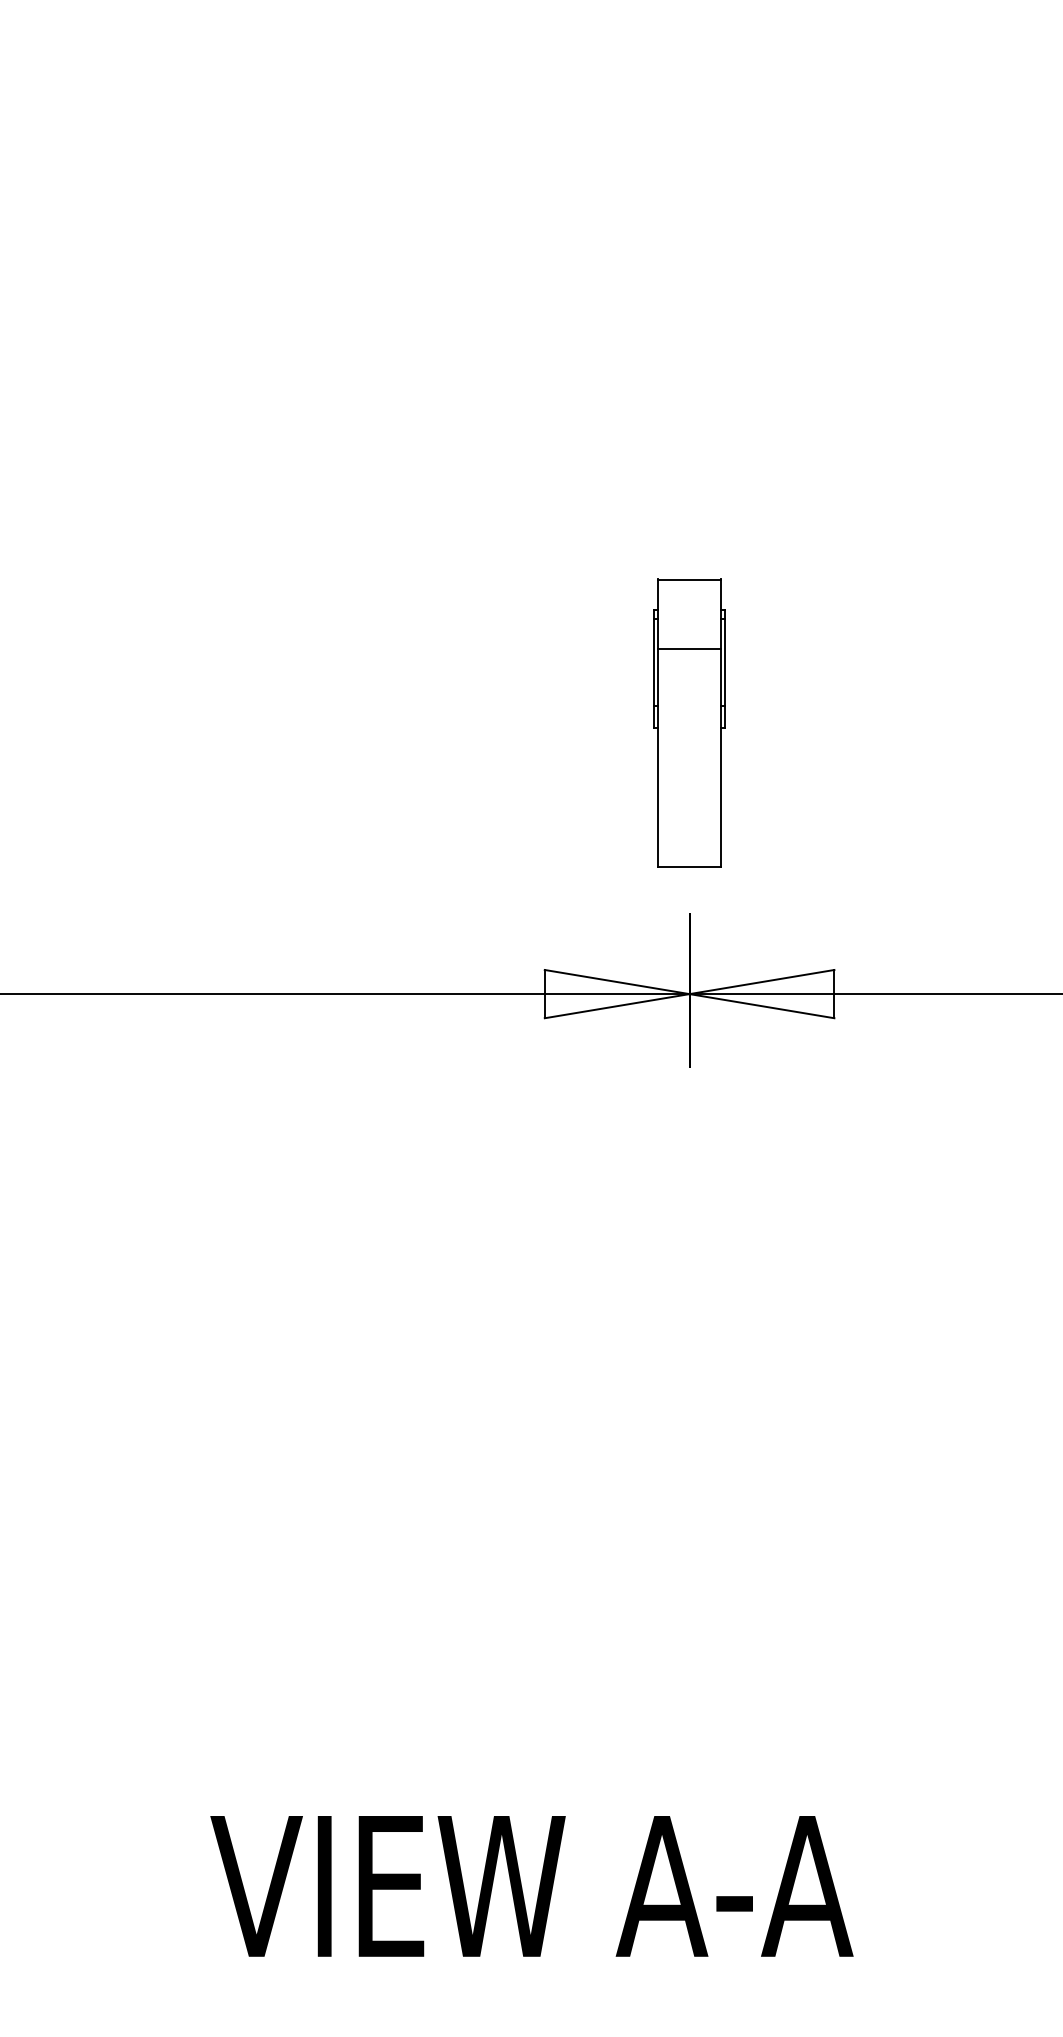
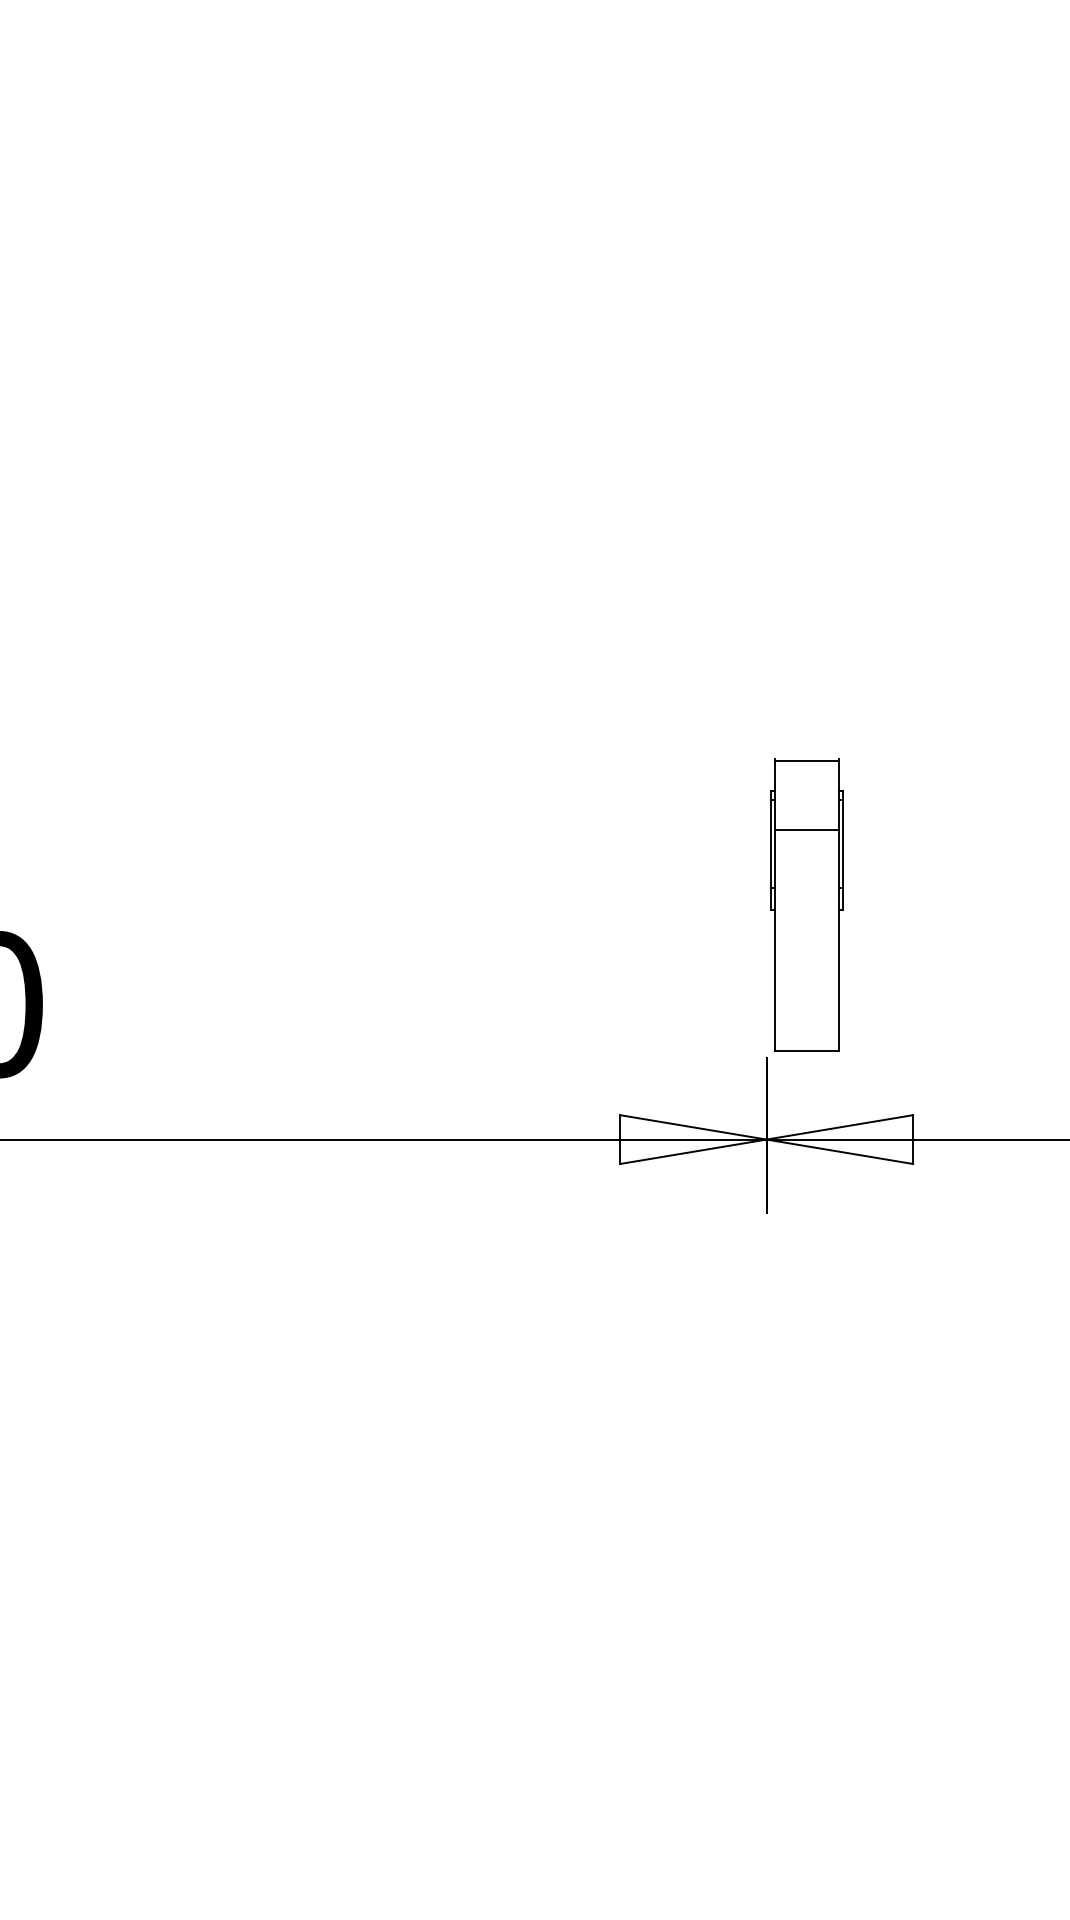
part: (689, 722) -> (806, 904), moved

